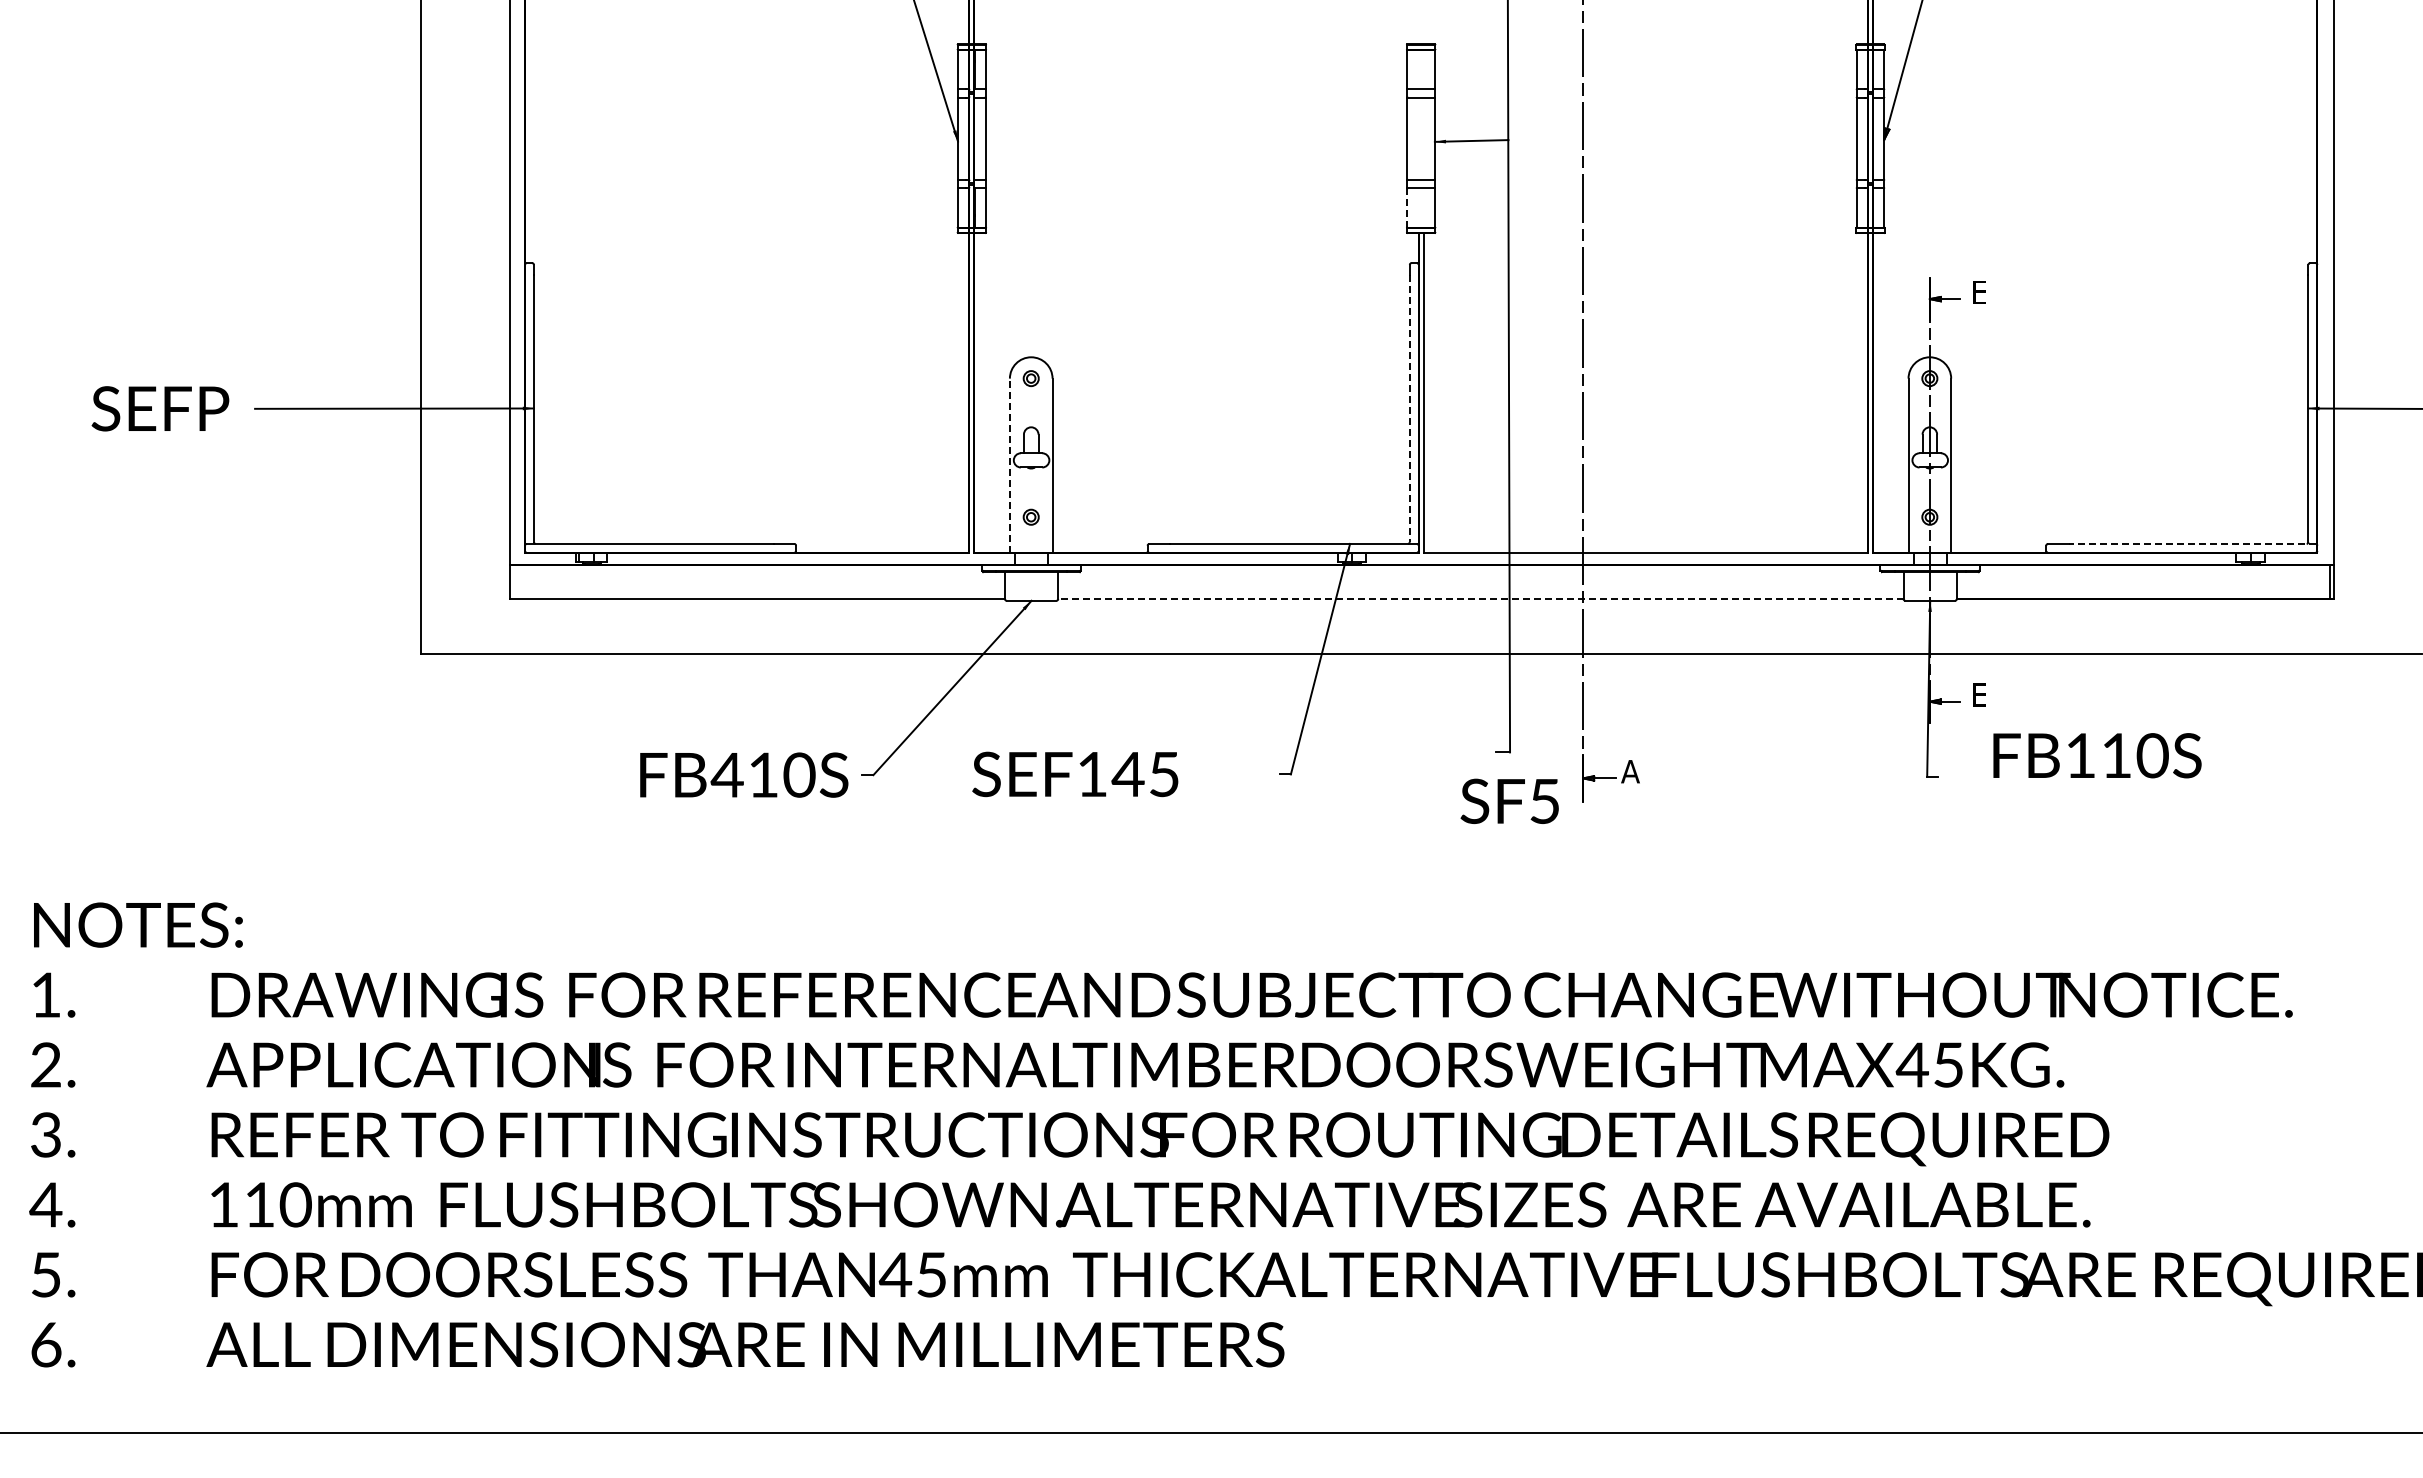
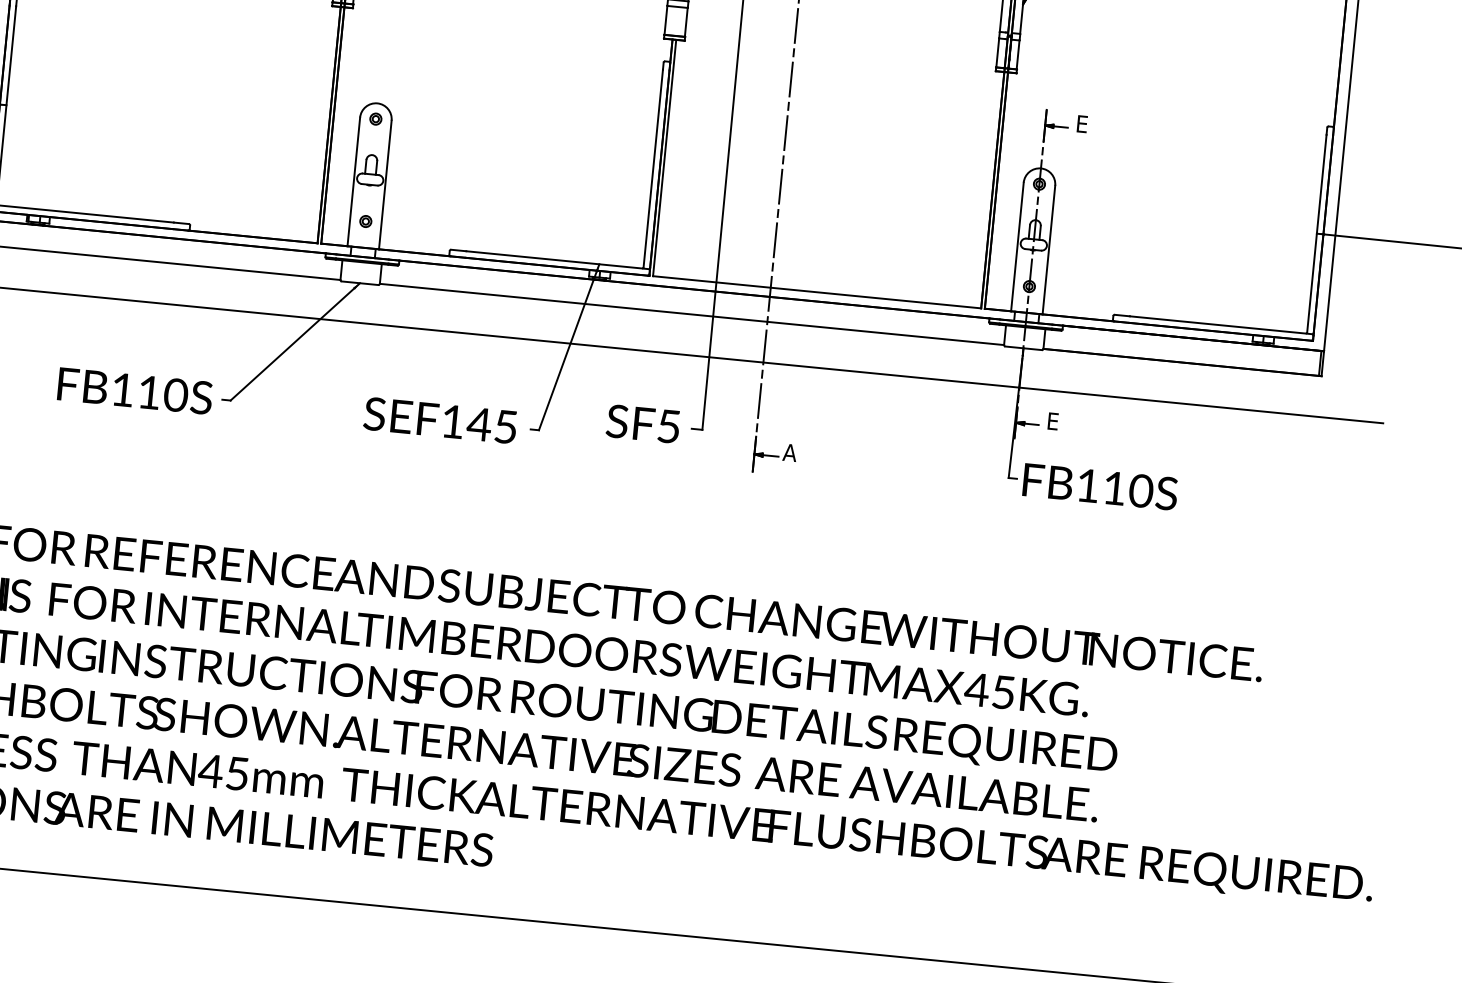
line: (1407, 208) -> (666, 20), dashed -> solid
line: (1409, 408) -> (653, 168), dashed -> solid
line: (1009, 465) -> (353, 181), dashed -> solid
line: (2192, 543) -> (1221, 324), dashed -> solid
line: (1480, 599) -> (691, 314), dashed -> solid
text: (2097, 755) -> (1100, 486), moved
text: (726, 774) -> (122, 389), FB410S -> FB110S
text: (1075, 774) -> (440, 420), moved
text: (1509, 800) -> (642, 423), moved

